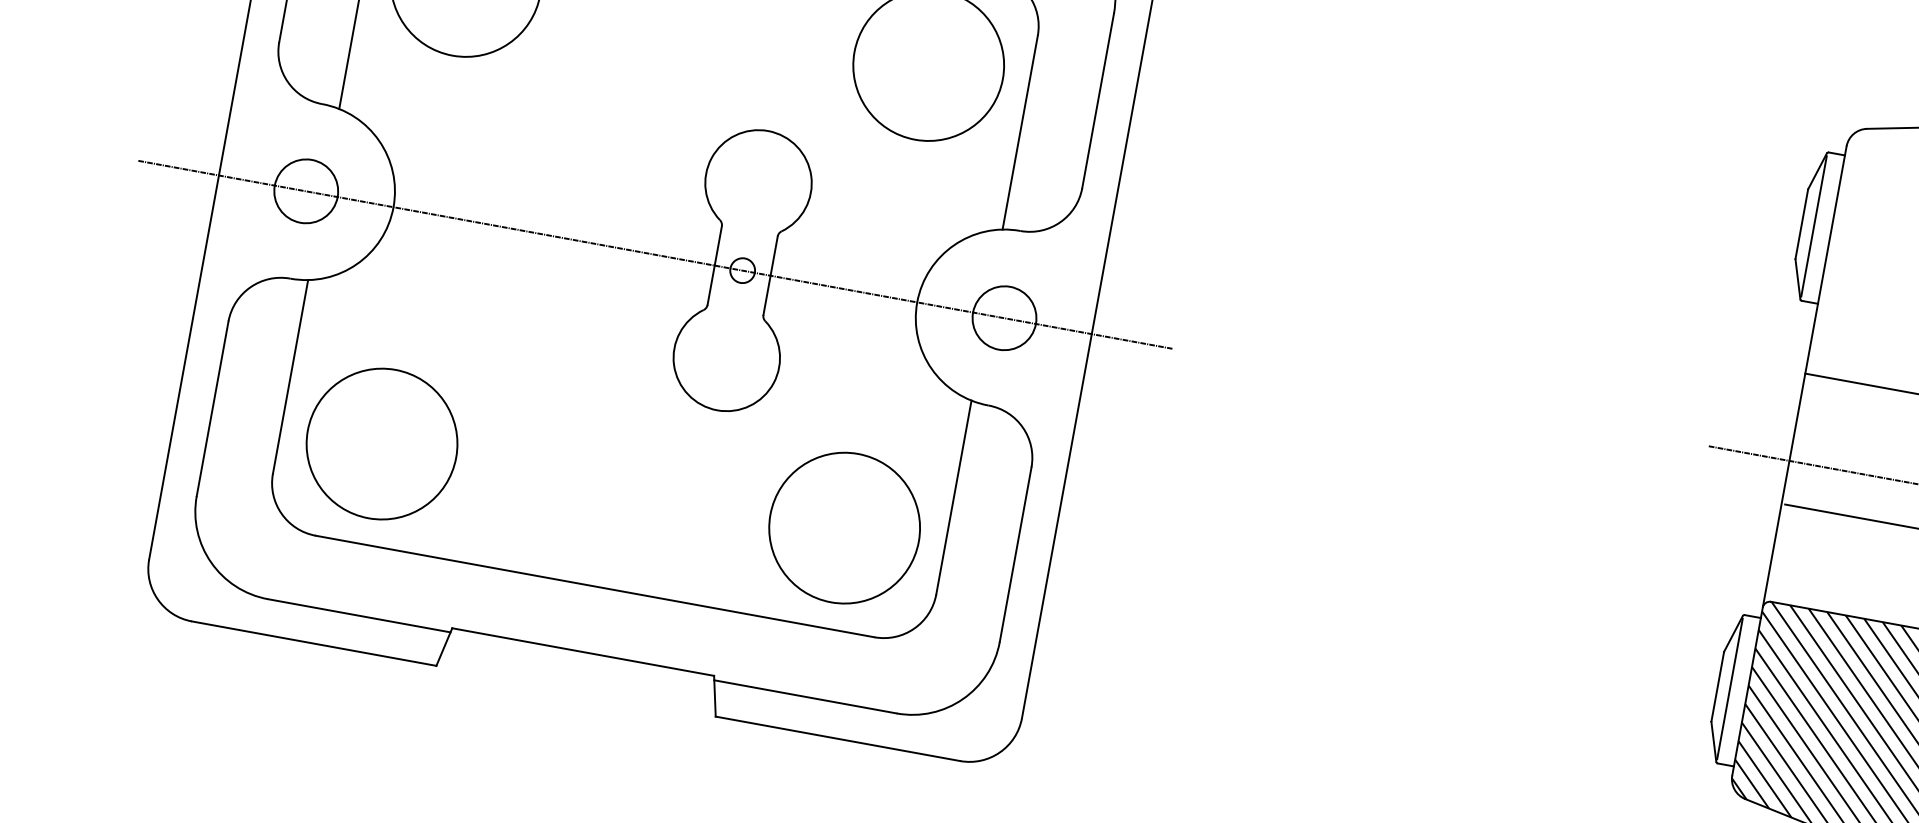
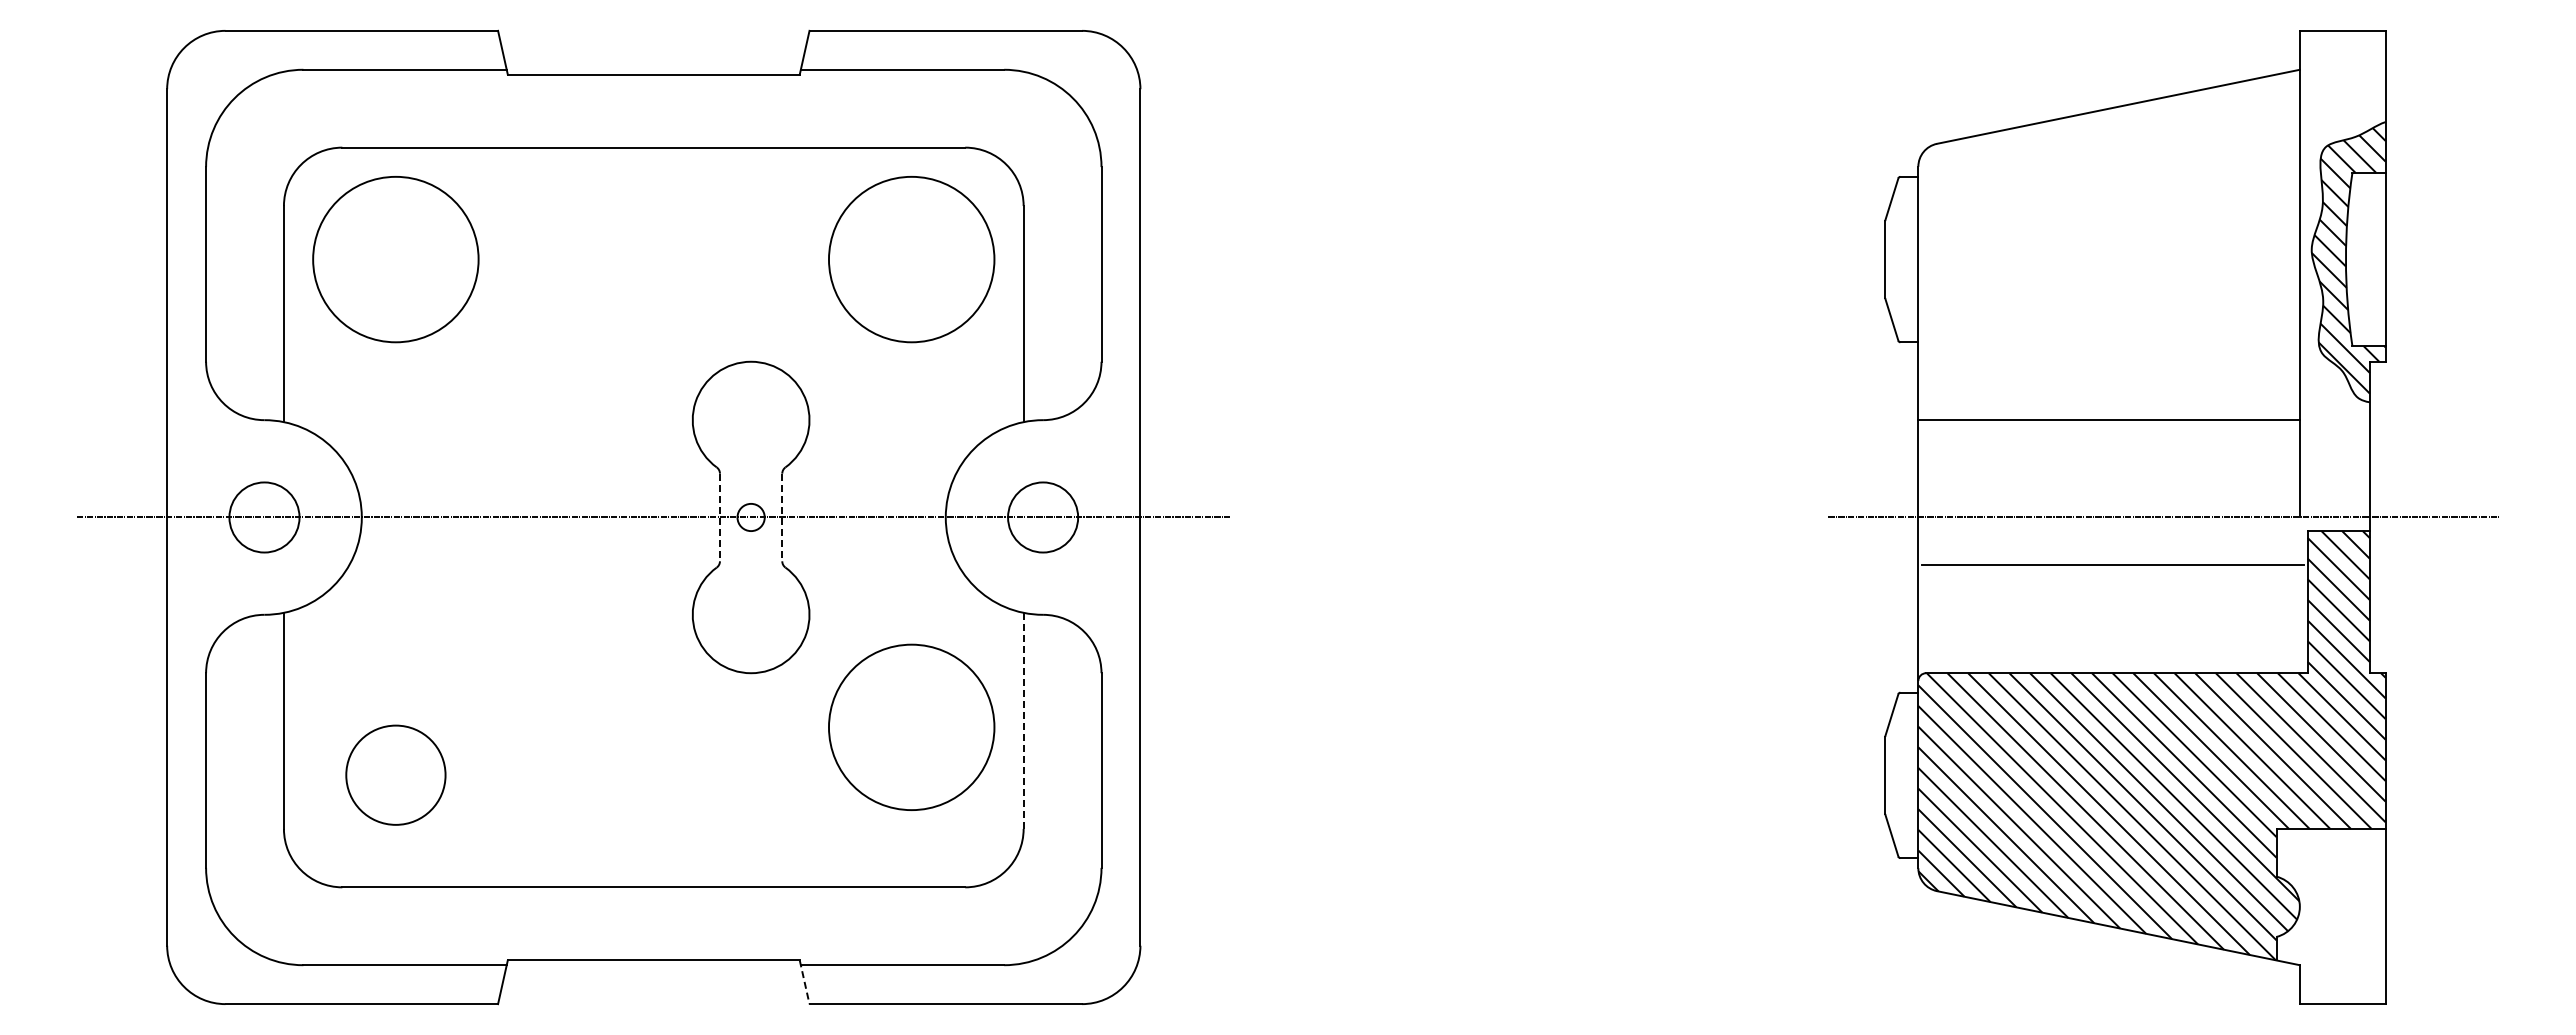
line: (1813, 226) -> (1898, 259), removed
line: (714, 265) -> (719, 517), solid -> dashed
line: (770, 275) -> (782, 517), solid -> dashed
circle: (381, 443) -> (395, 774), size x0.6
line: (953, 498) -> (1023, 721), solid -> dashed
circle: (844, 527) -> (911, 726), moved
line: (1729, 689) -> (1898, 775), removed
line: (714, 696) -> (804, 982), solid -> dashed

